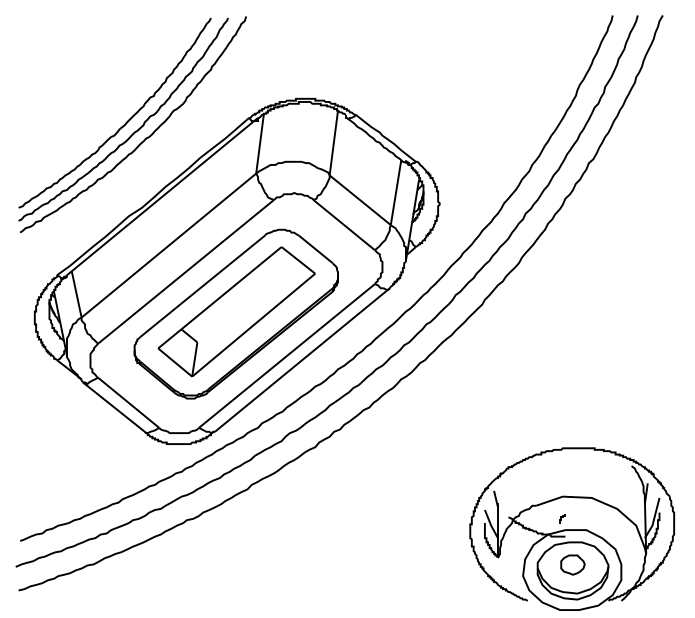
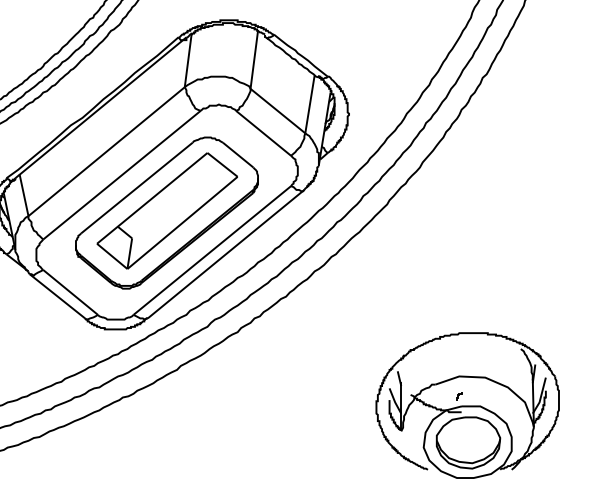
part: (572, 564) -> (467, 437), removed

